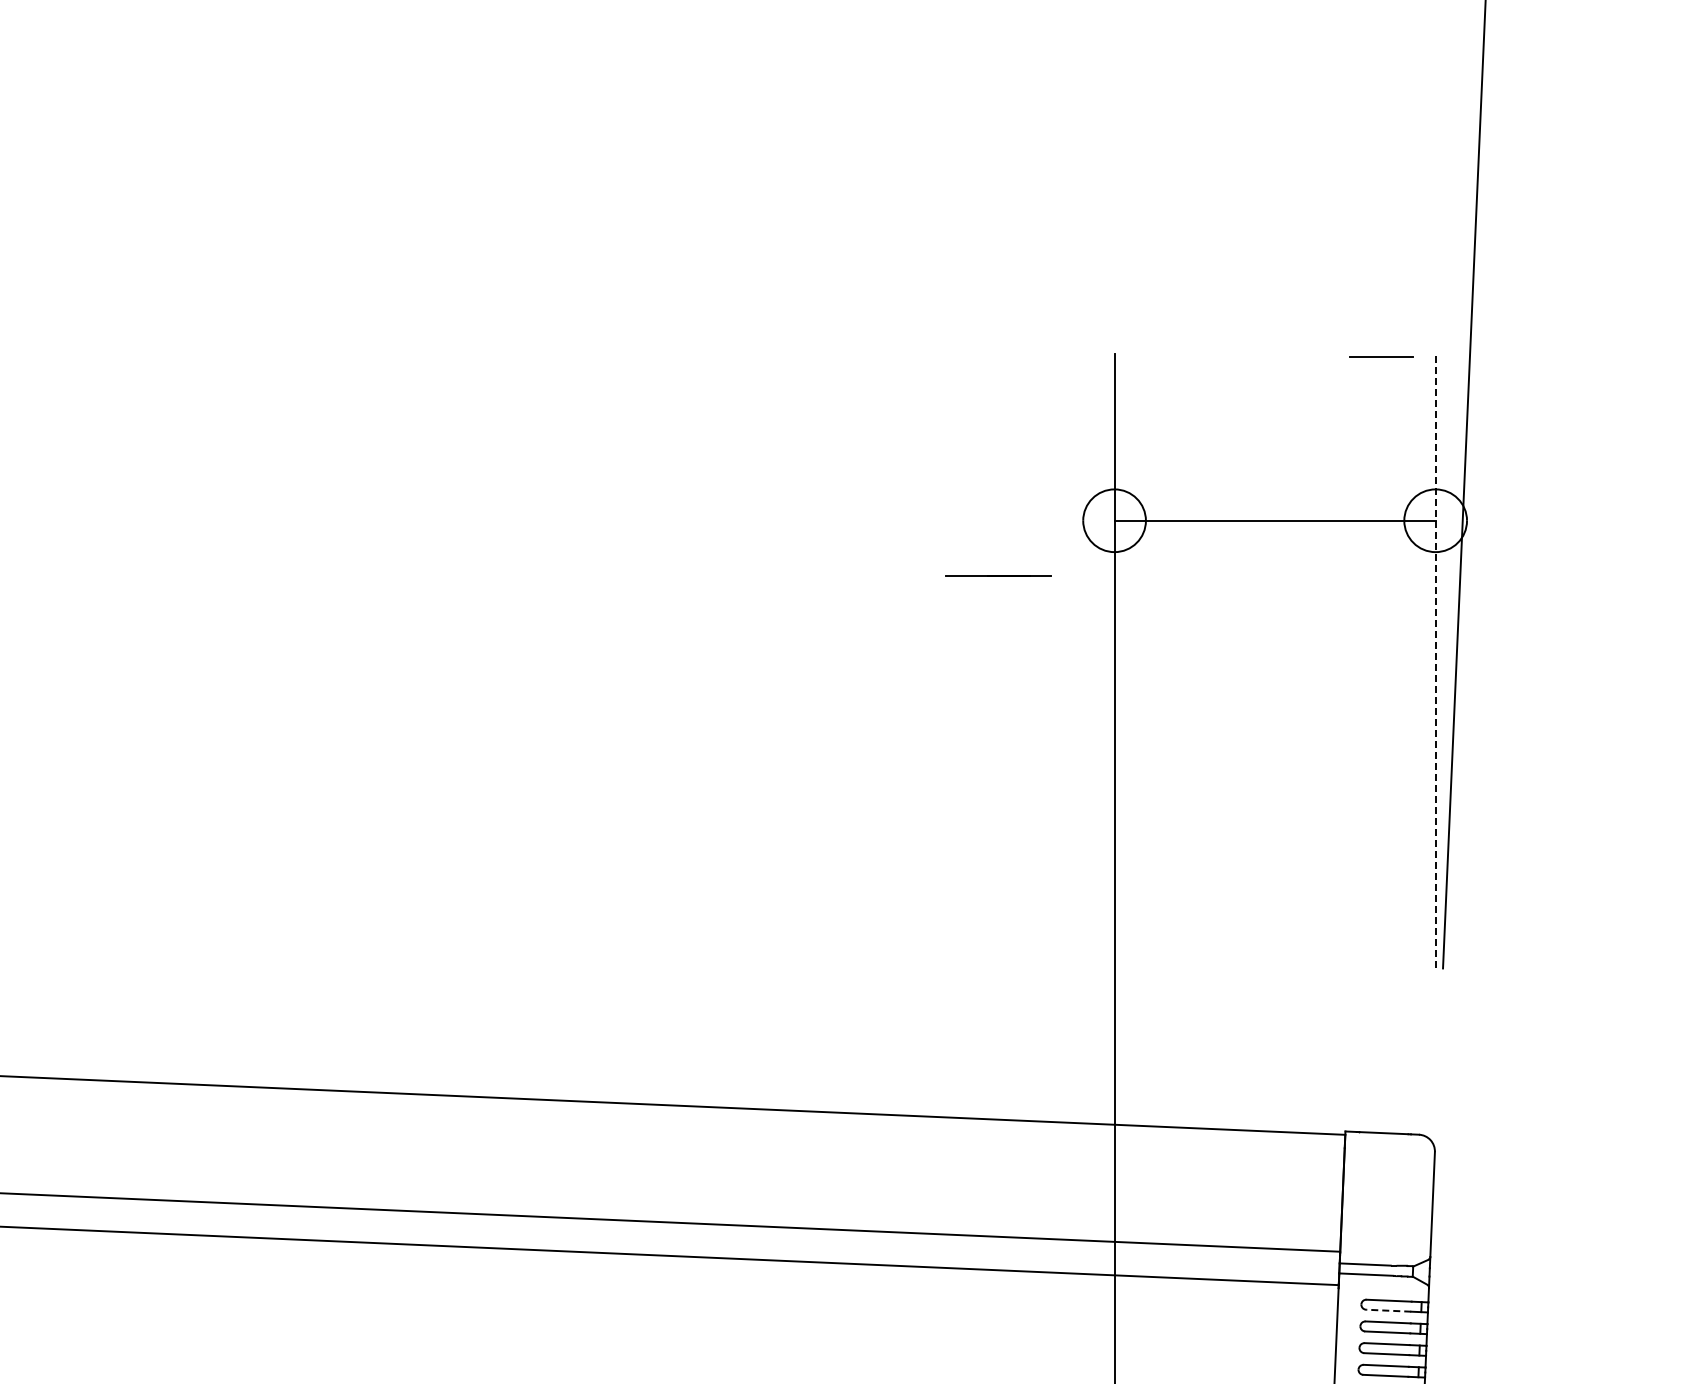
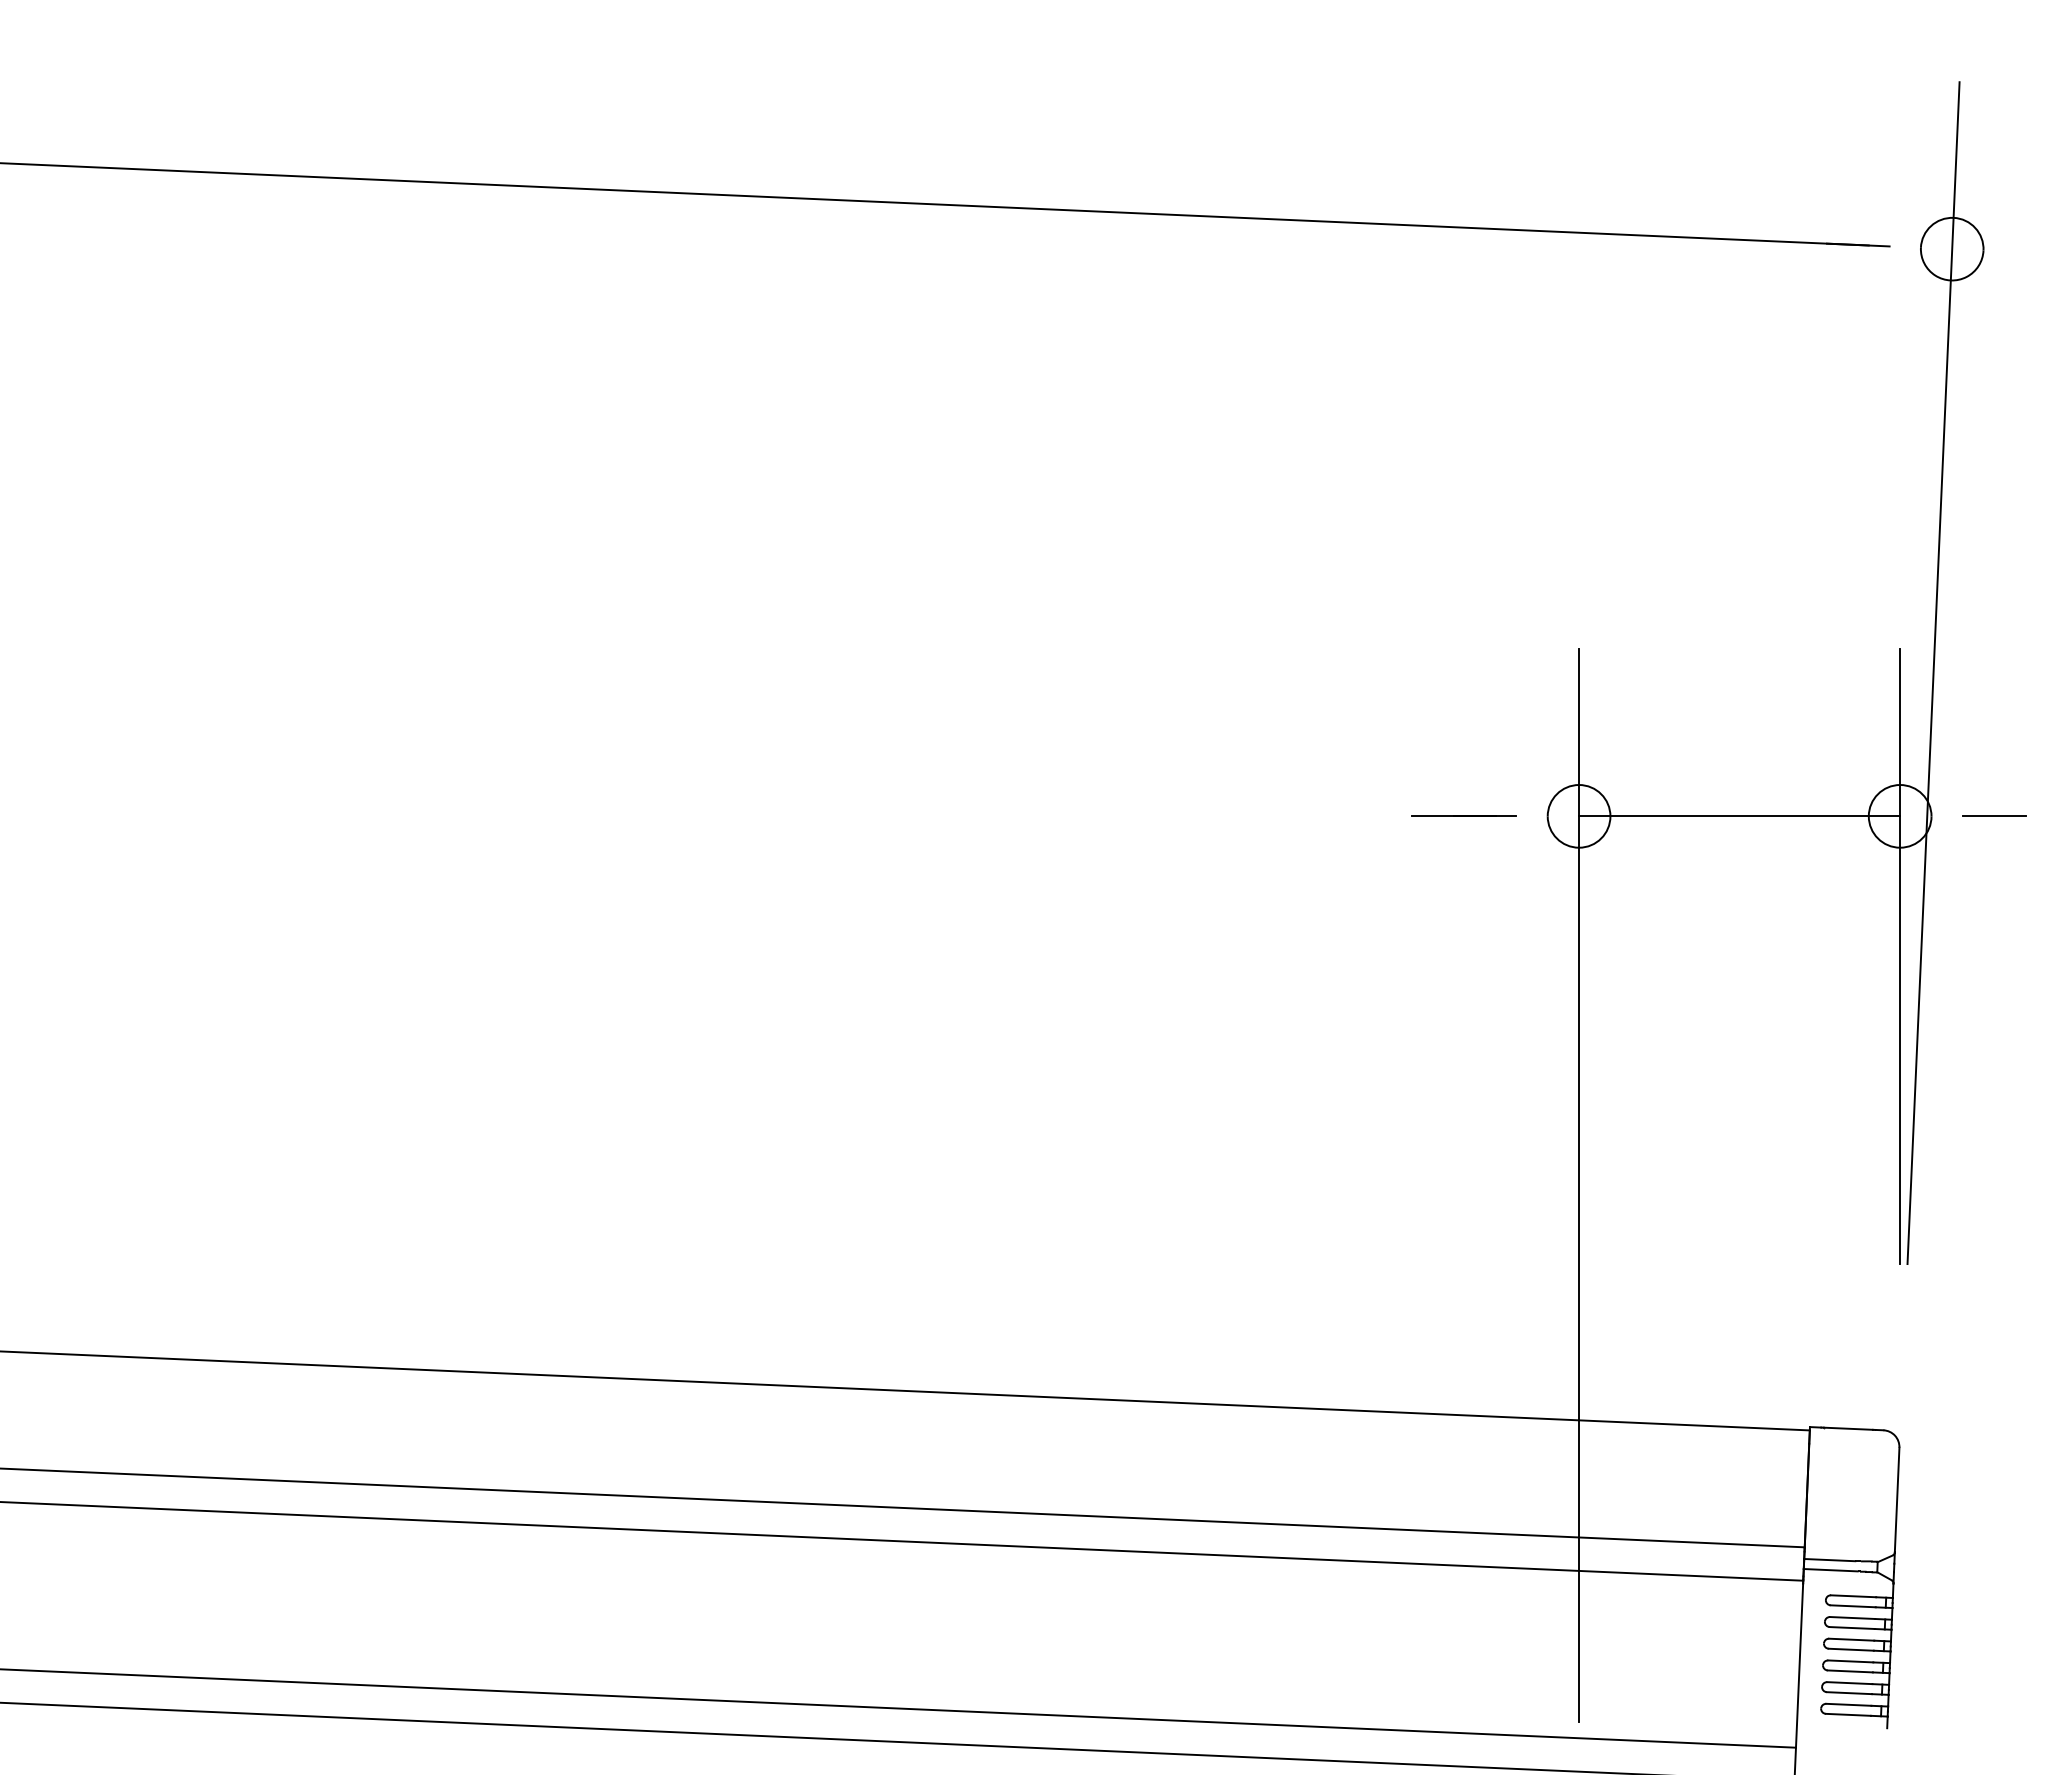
line: (1382, 355) -> (1994, 815), moved
line: (998, 574) -> (1463, 815), moved
line: (1436, 660) -> (1900, 956), dashed -> solid
line: (1389, 1310) -> (1853, 1606), dashed -> solid

